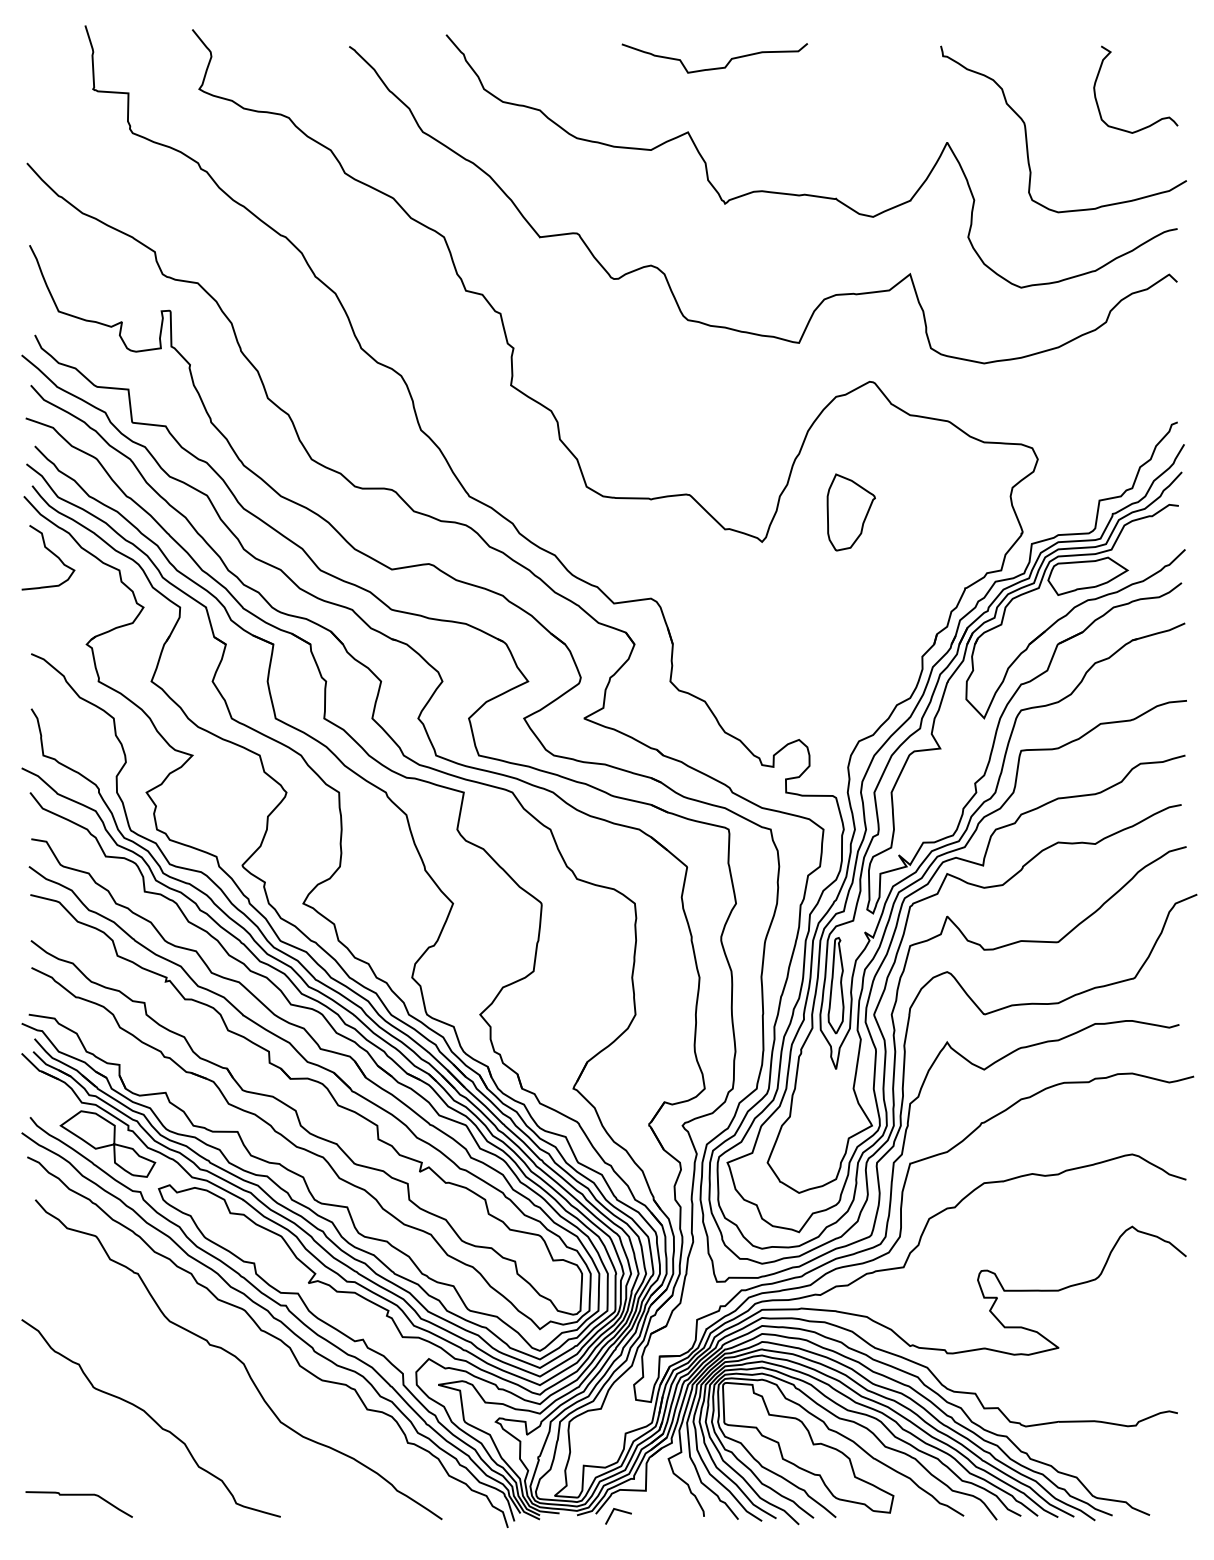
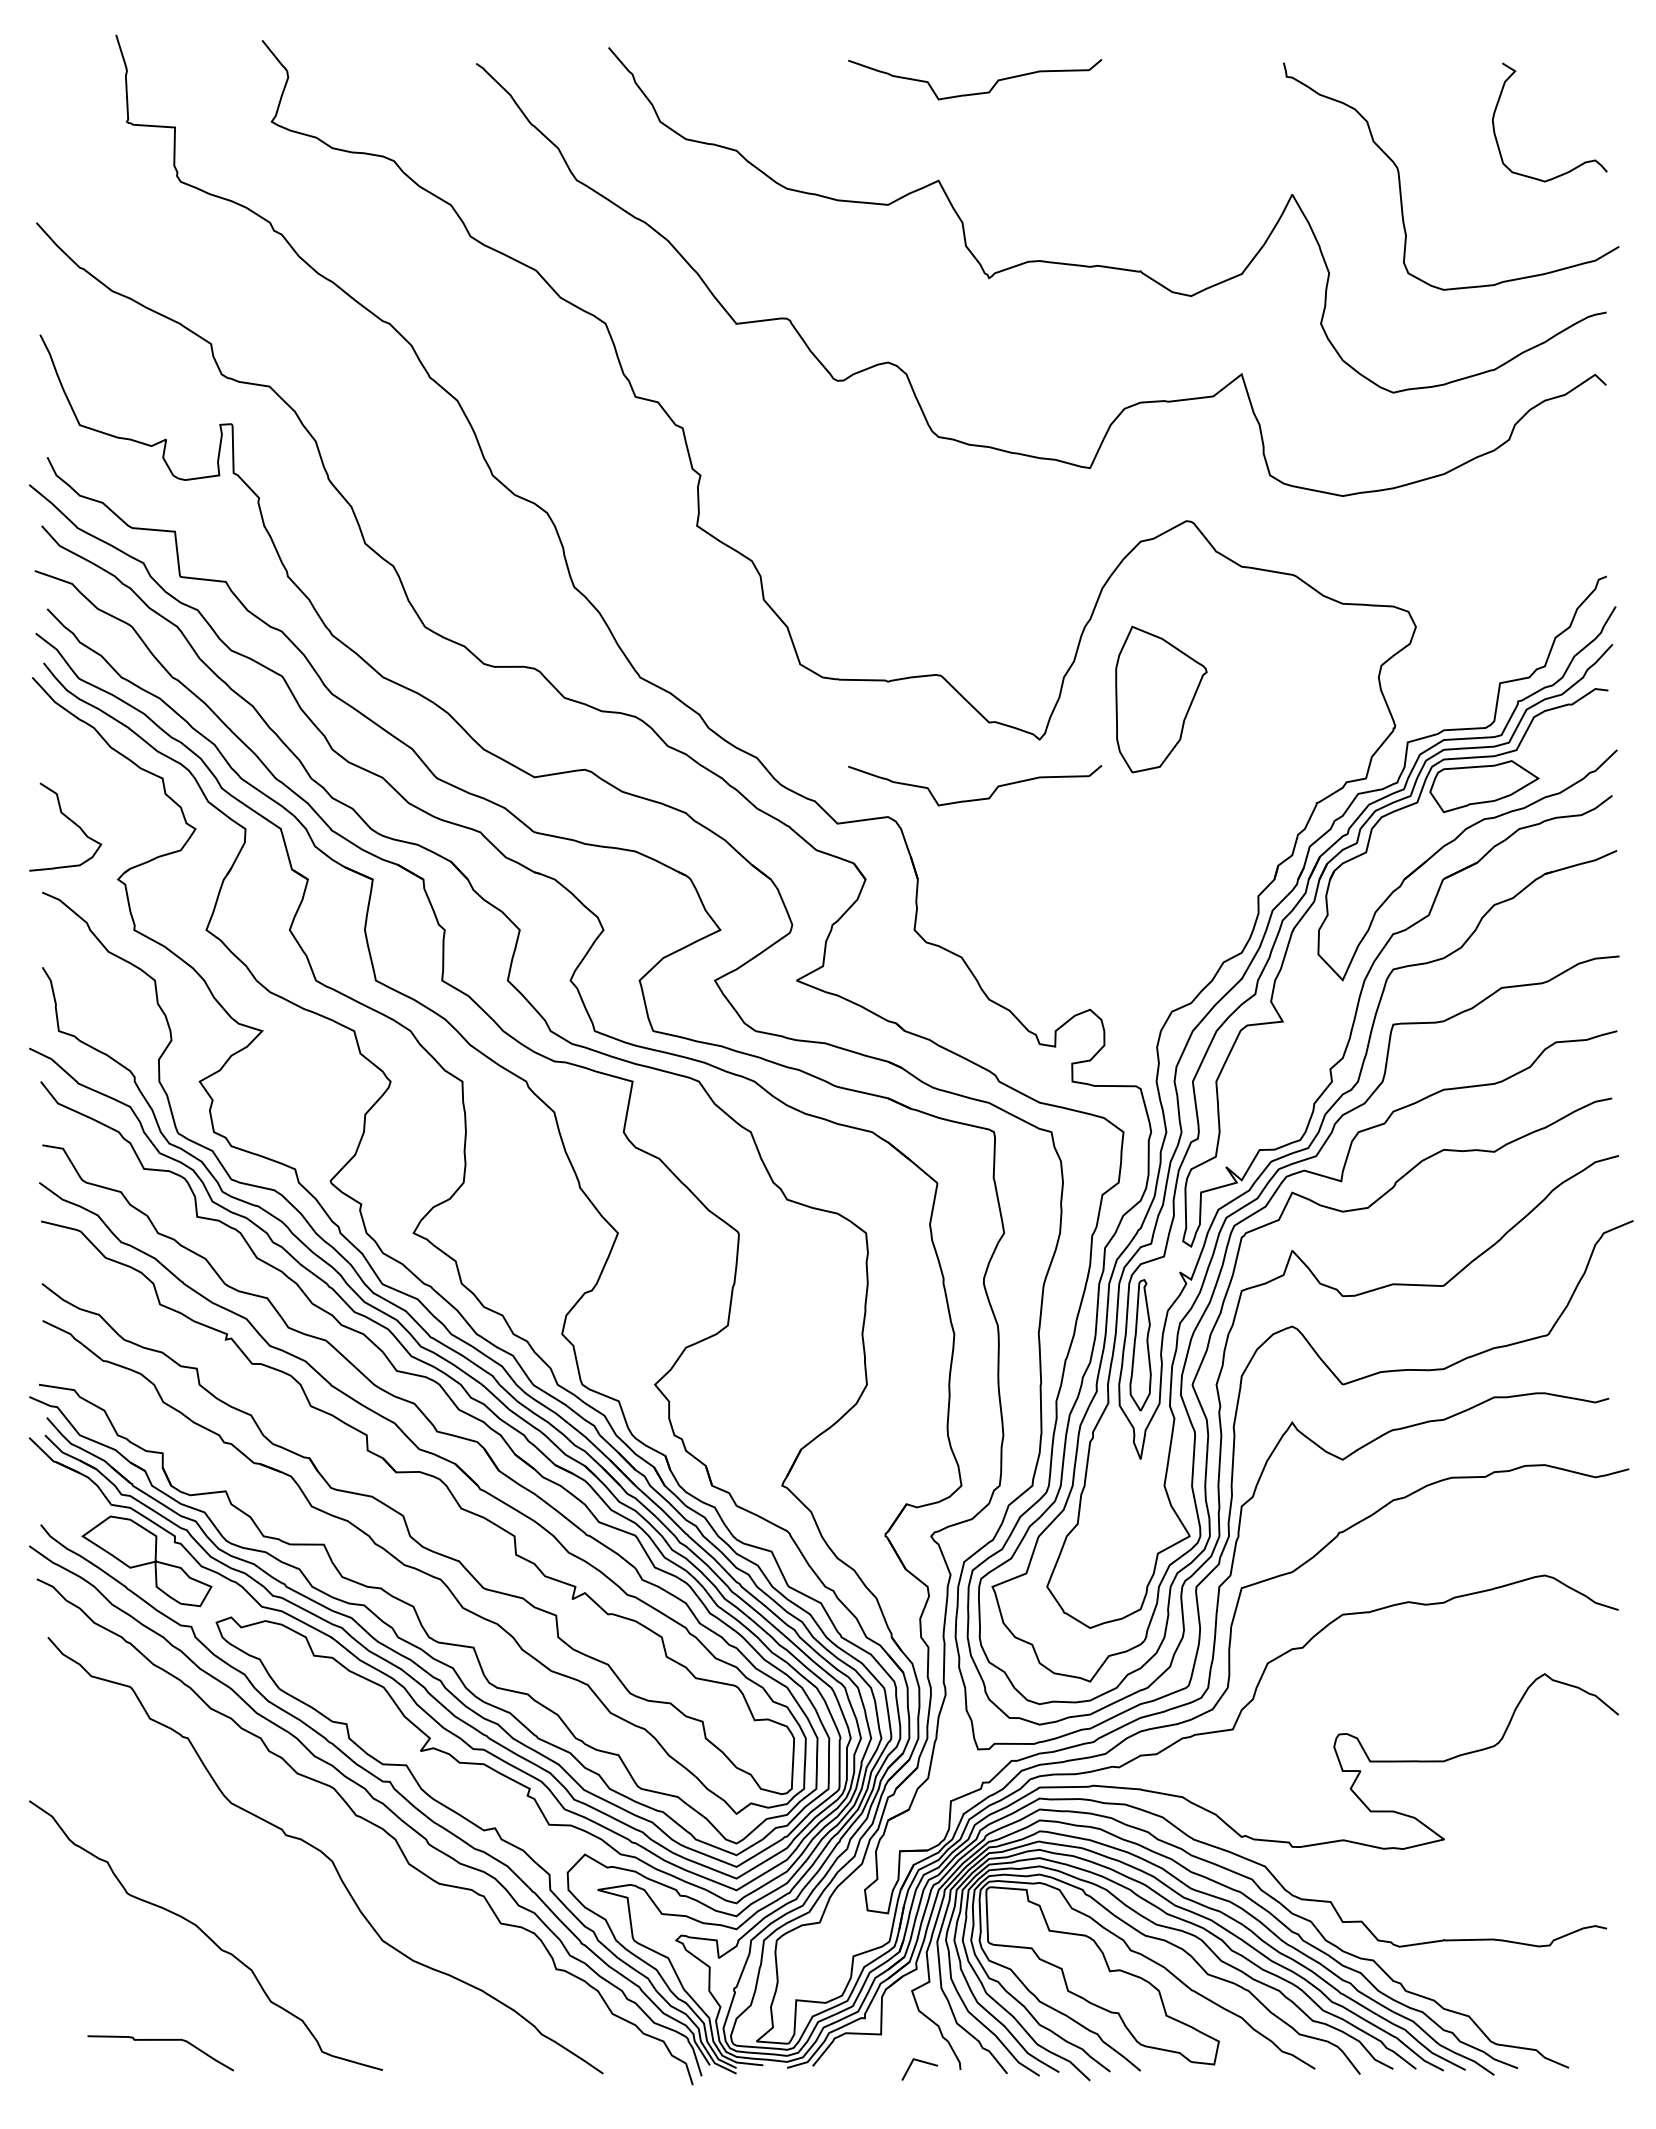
part: (851, 512) -> (1161, 699), size x1.4
curve: (51, 553) -> (70, 821), moved
curve: (717, 585) -> (978, 798), added
curve: (79, 1495) -> (160, 2040), moved
line: (619, 1511) -> (921, 2062), moved

